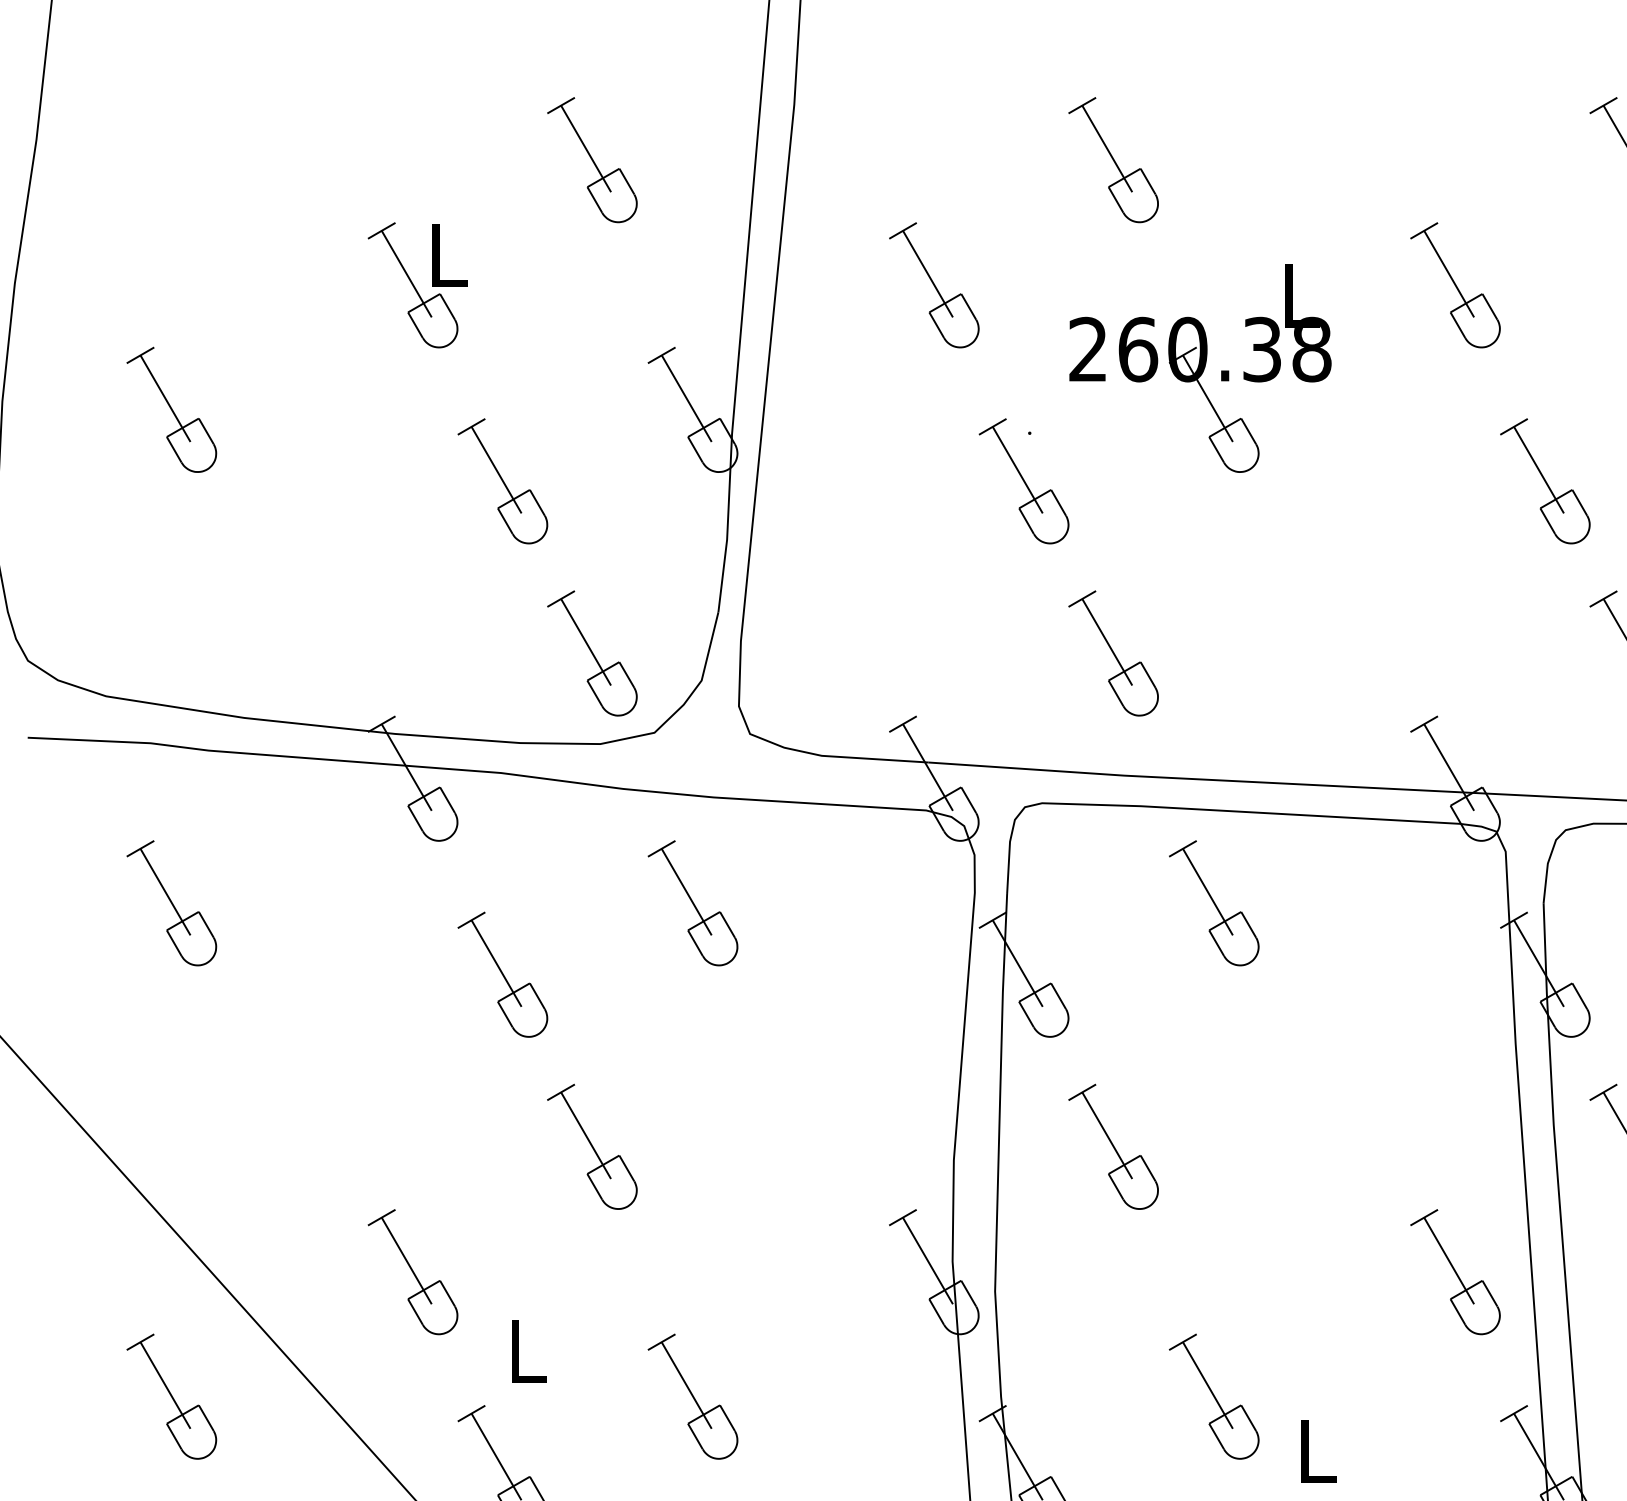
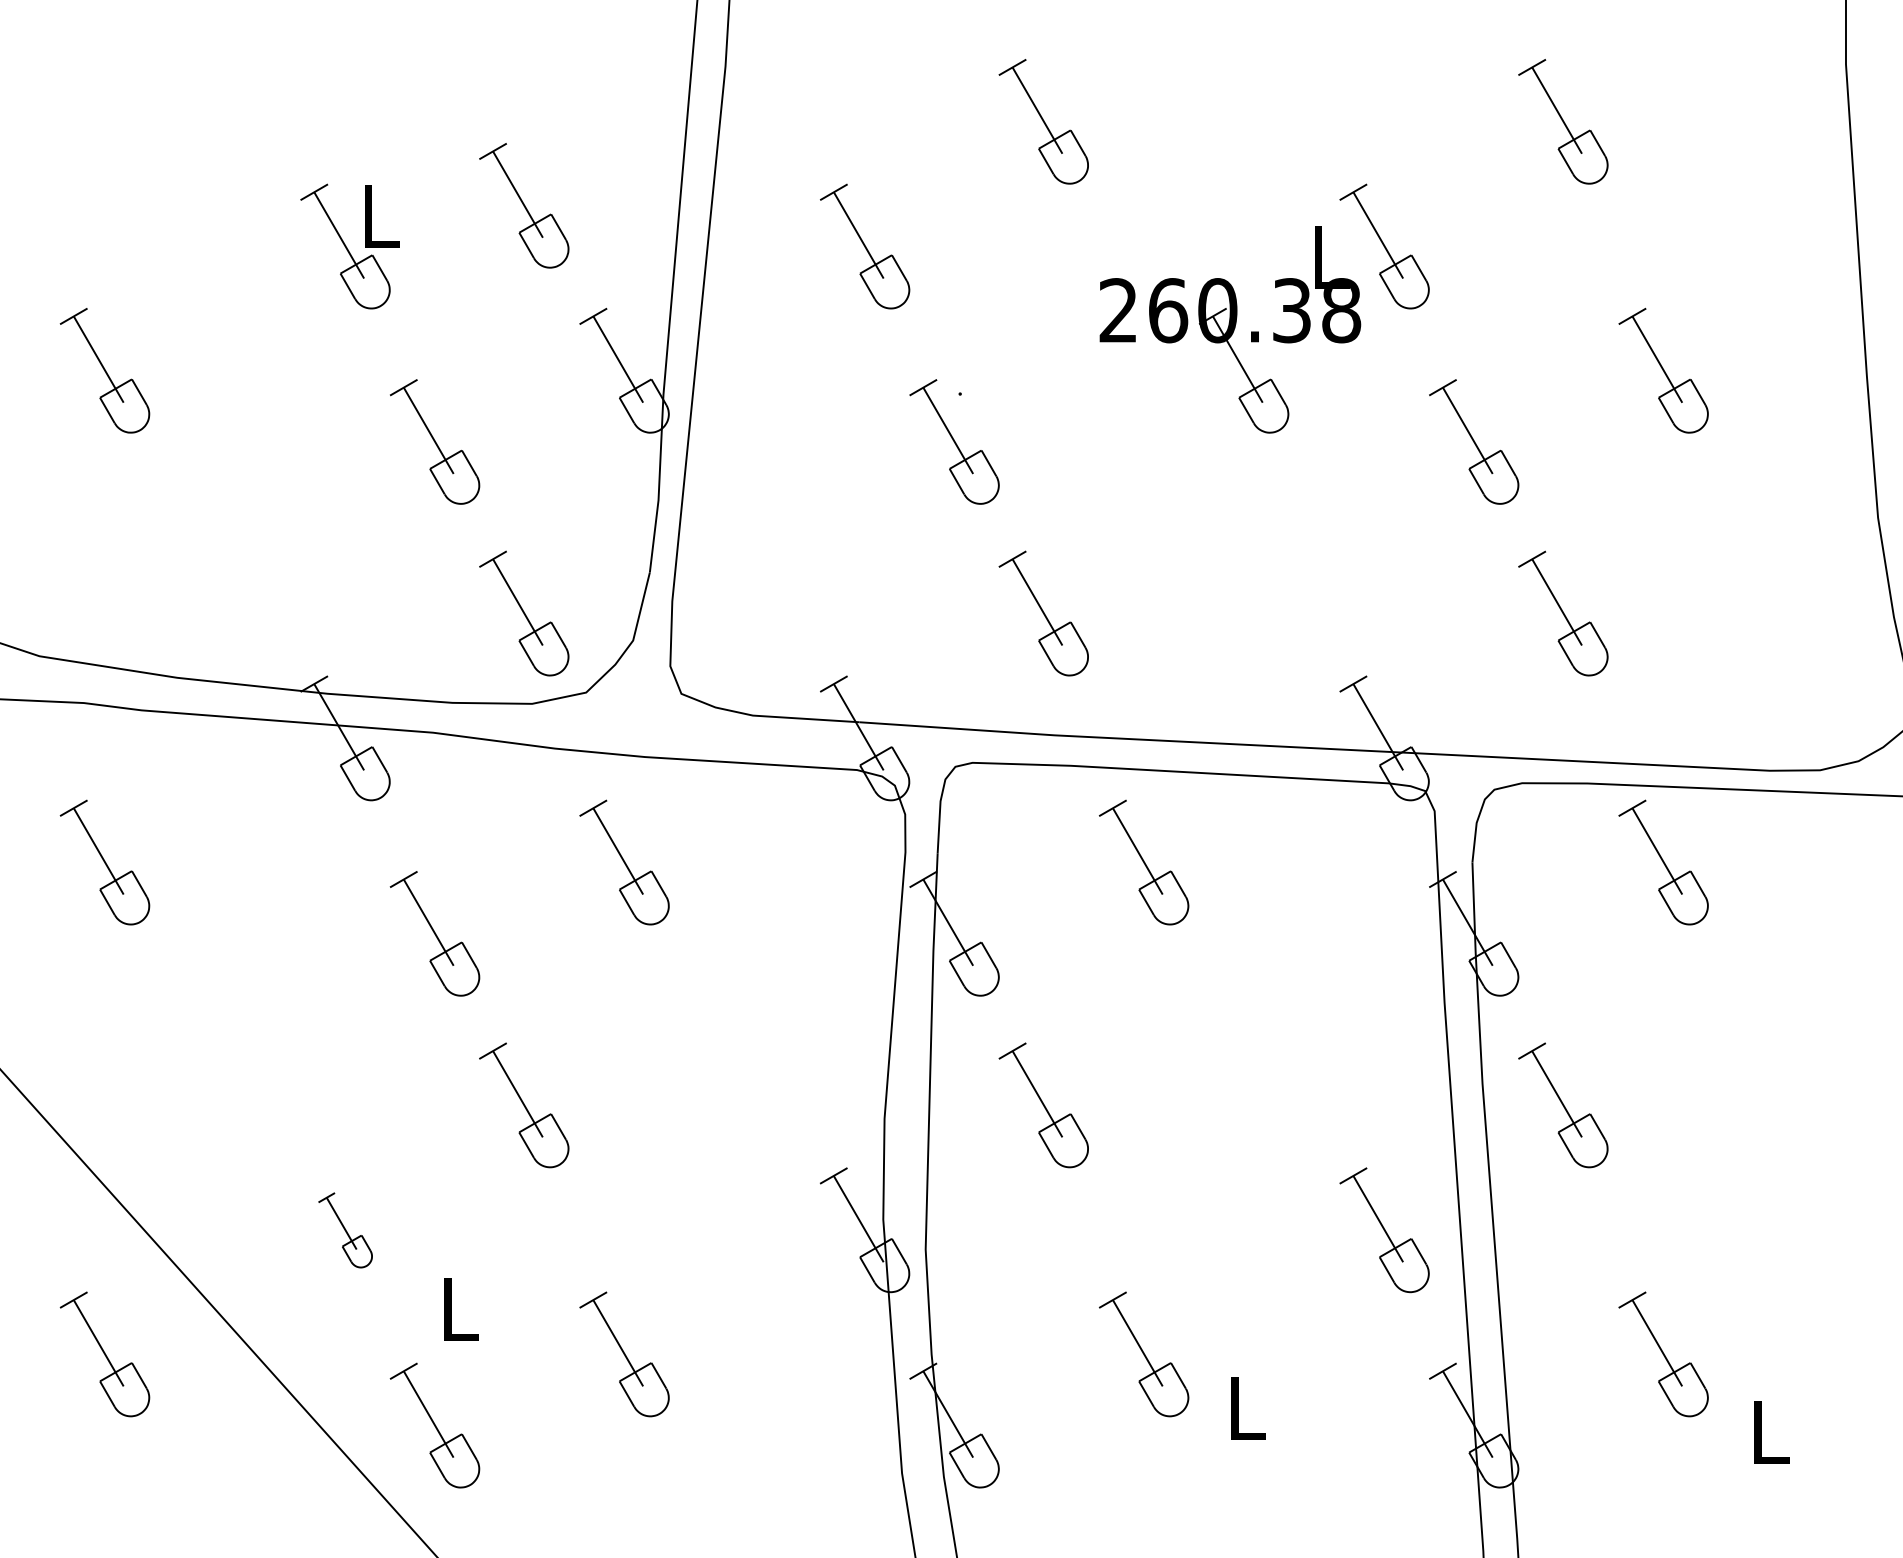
part: (592, 159) -> (524, 205), moved
part: (1200, 368) -> (1230, 329), moved
part: (413, 1272) -> (345, 1230), size x0.6

